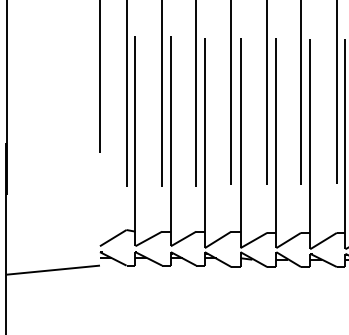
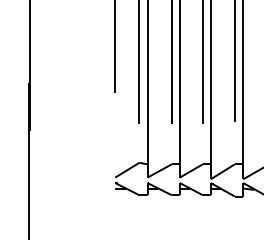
line: (53, 269) -> (72, 198), removed

